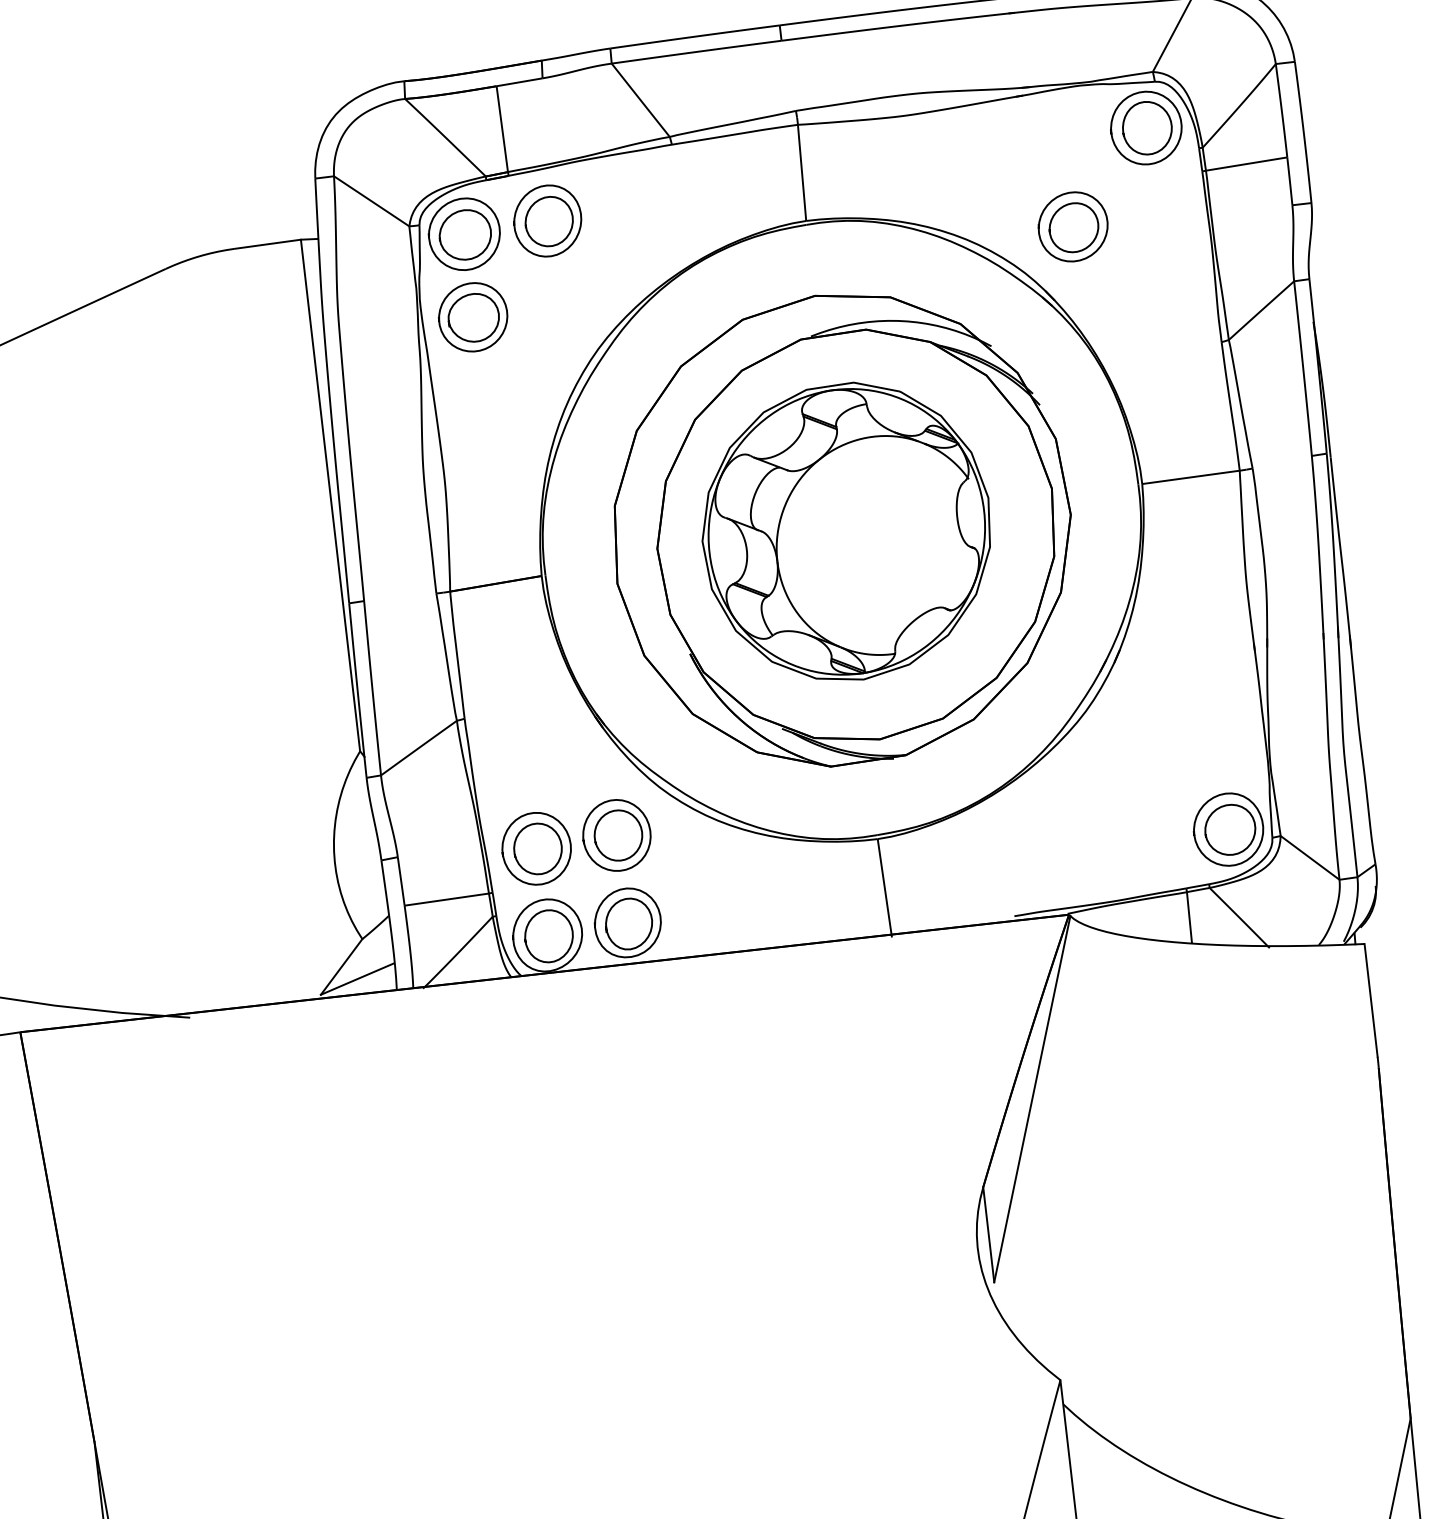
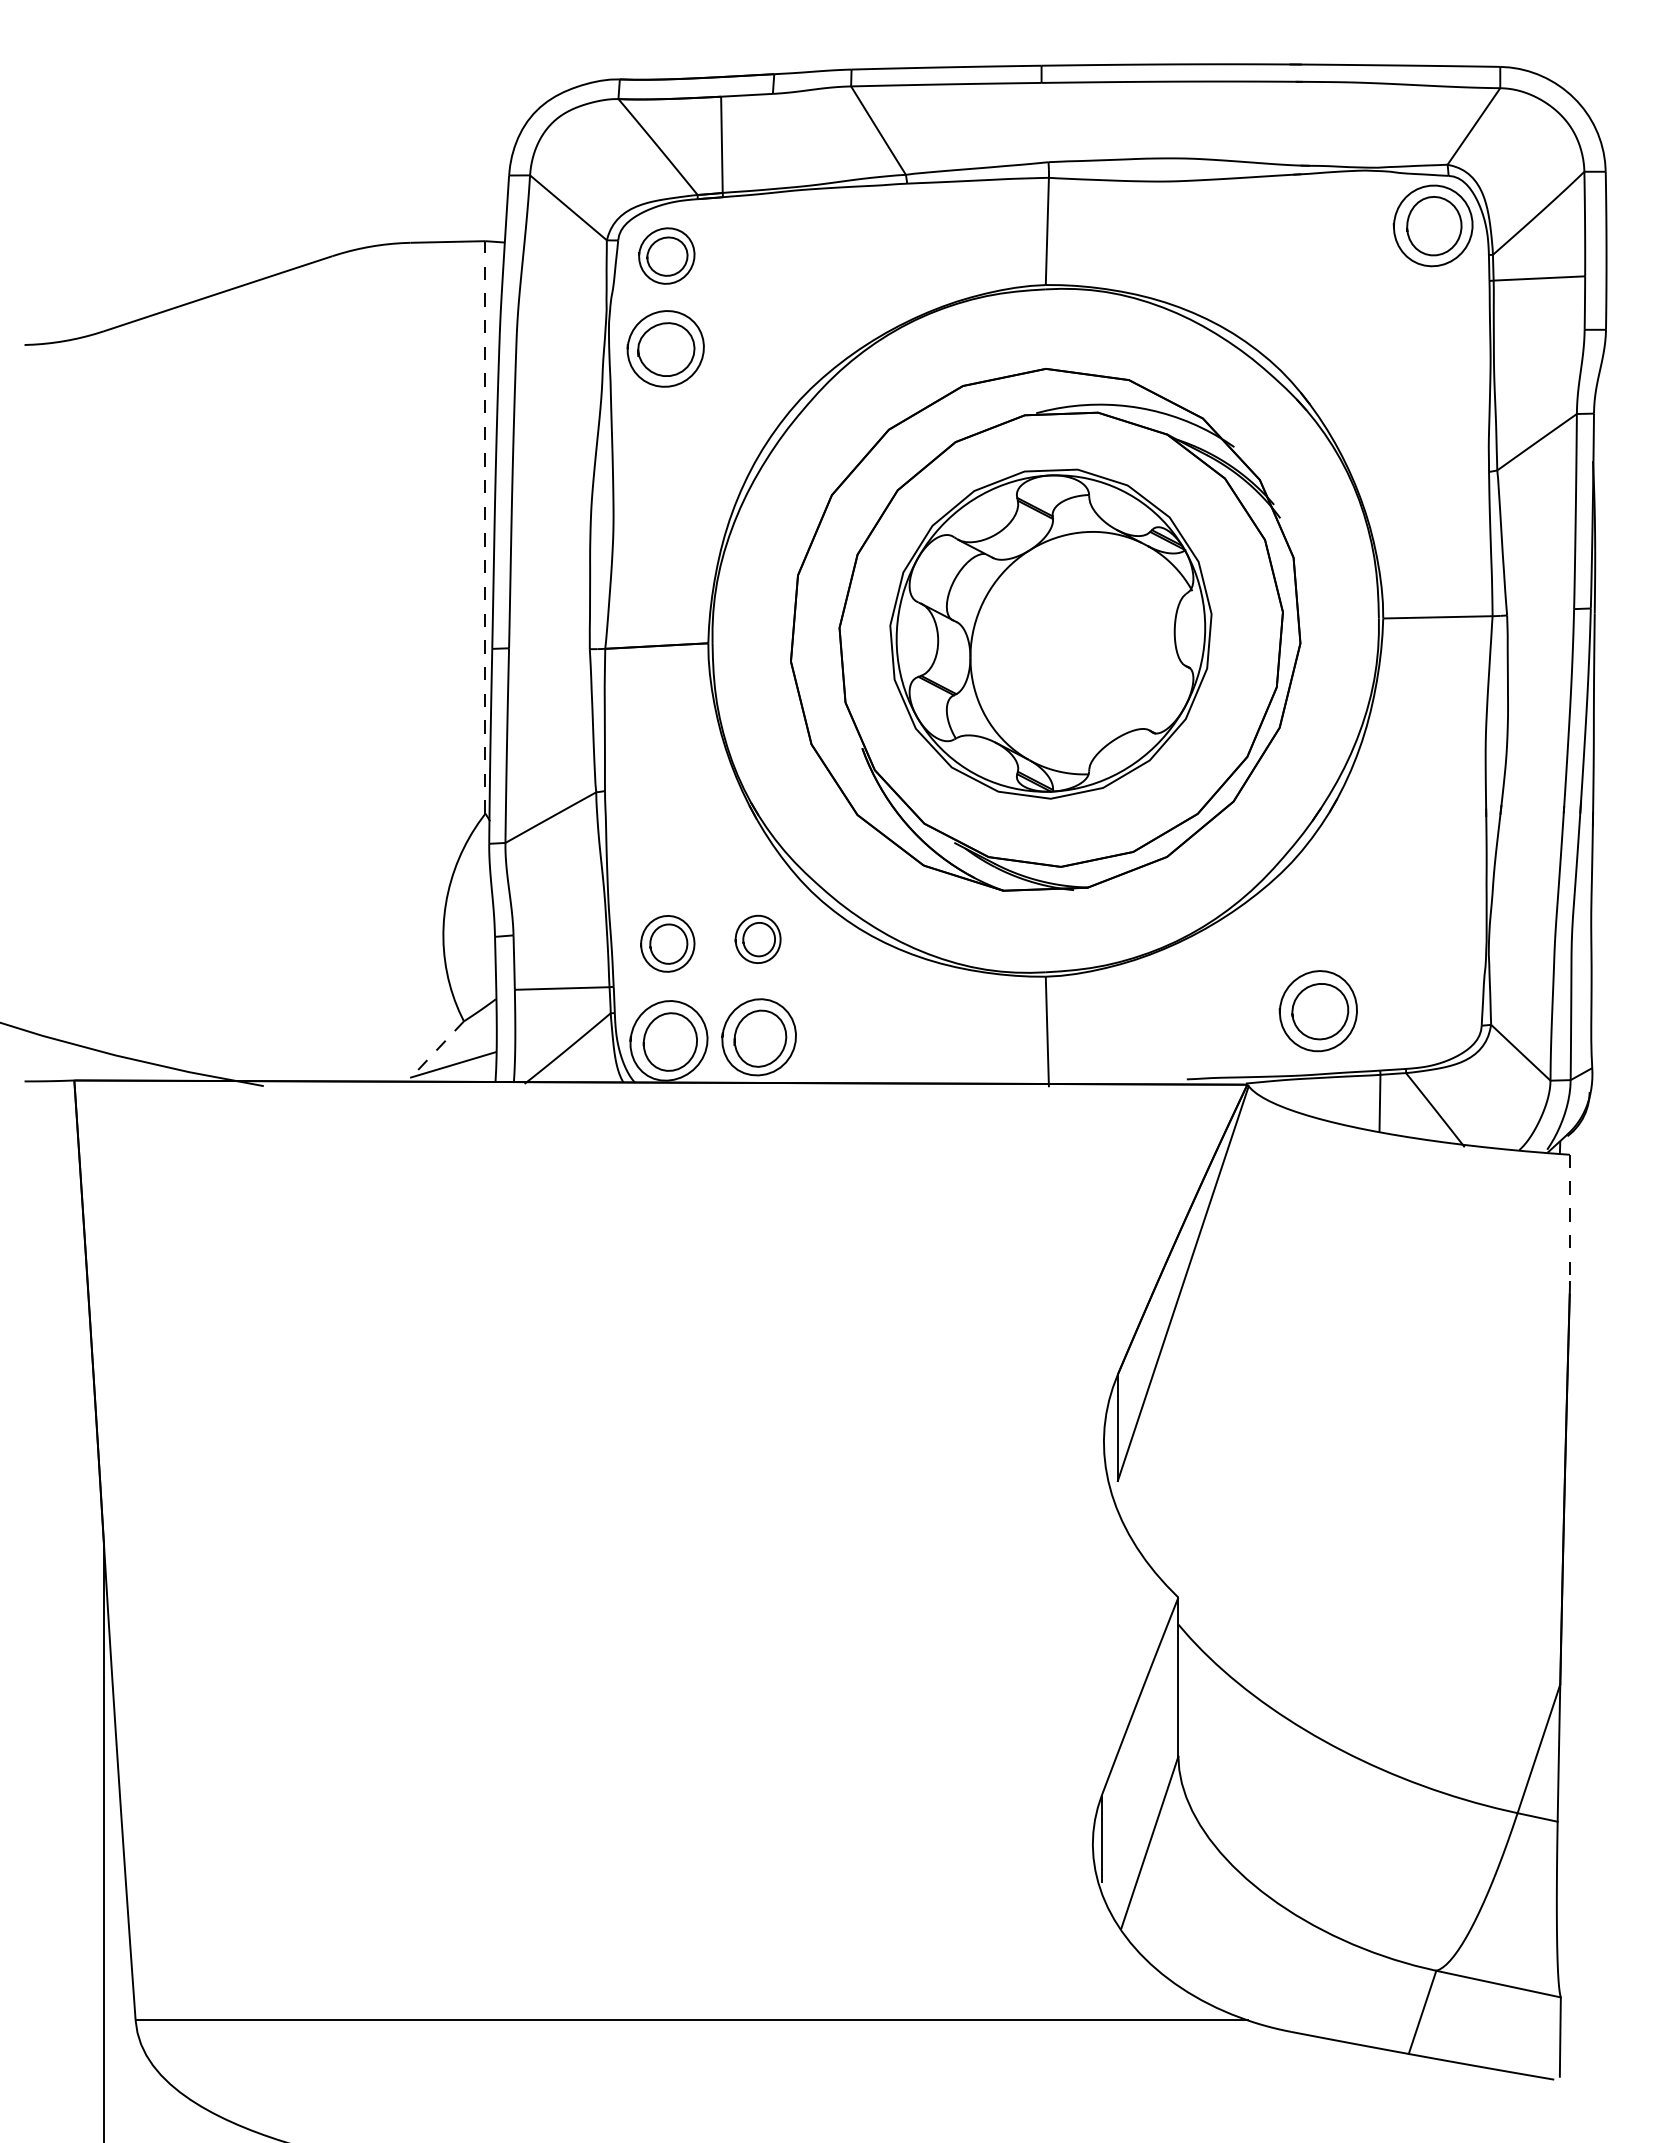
part: (547, 220) -> (760, 251), removed
part: (1072, 226) -> (1339, 325), removed
part: (464, 233) -> (666, 255), size x0.7
line: (330, 494) -> (485, 526), solid -> dashed
part: (1227, 830) -> (1317, 1011), moved
part: (616, 835) -> (757, 939), size x0.6
part: (536, 848) -> (667, 943), size x0.7
line: (341, 967) -> (437, 1049), solid -> dashed
line: (1370, 1000) -> (1569, 1218), solid -> dashed

